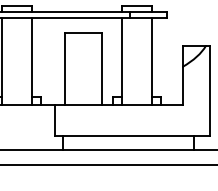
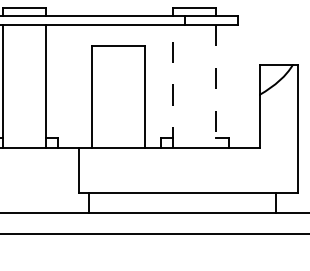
line: (121, 60) -> (172, 85), solid -> dashed
line: (151, 61) -> (215, 87), solid -> dashed

